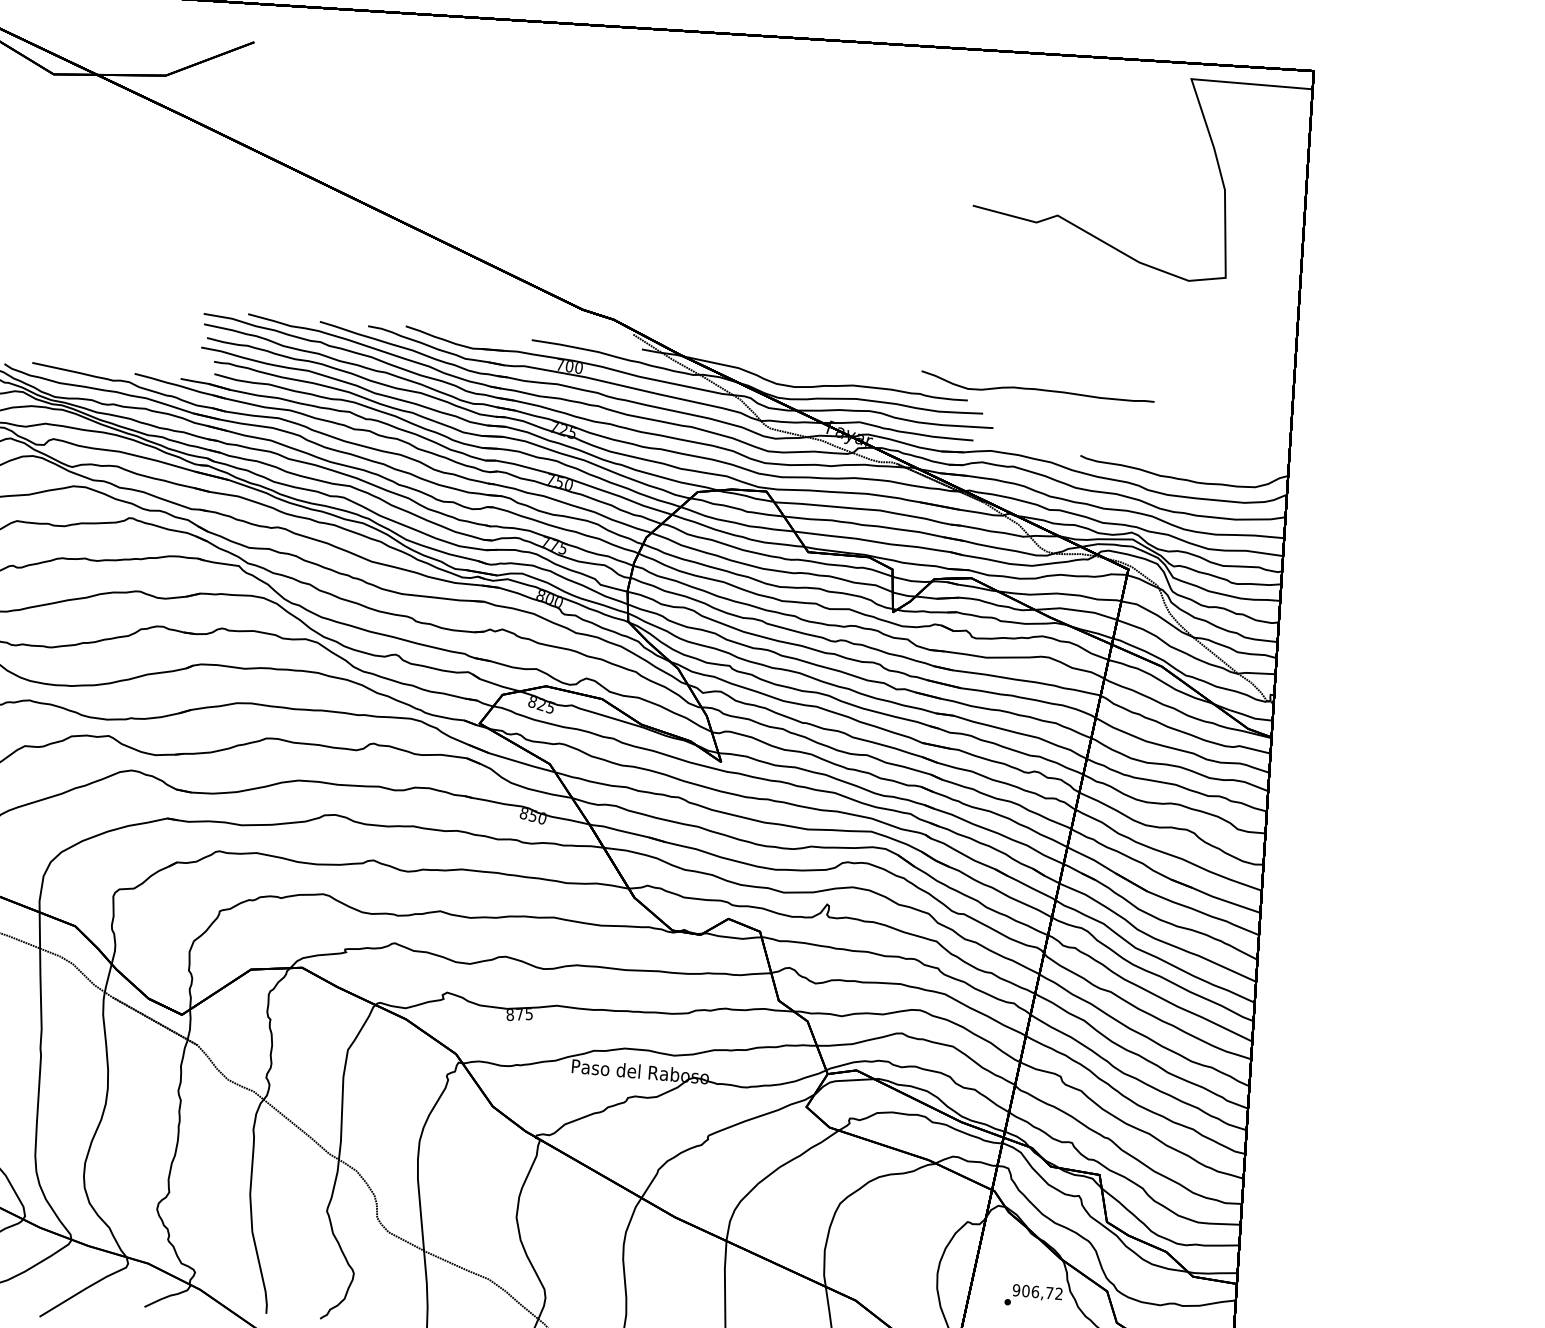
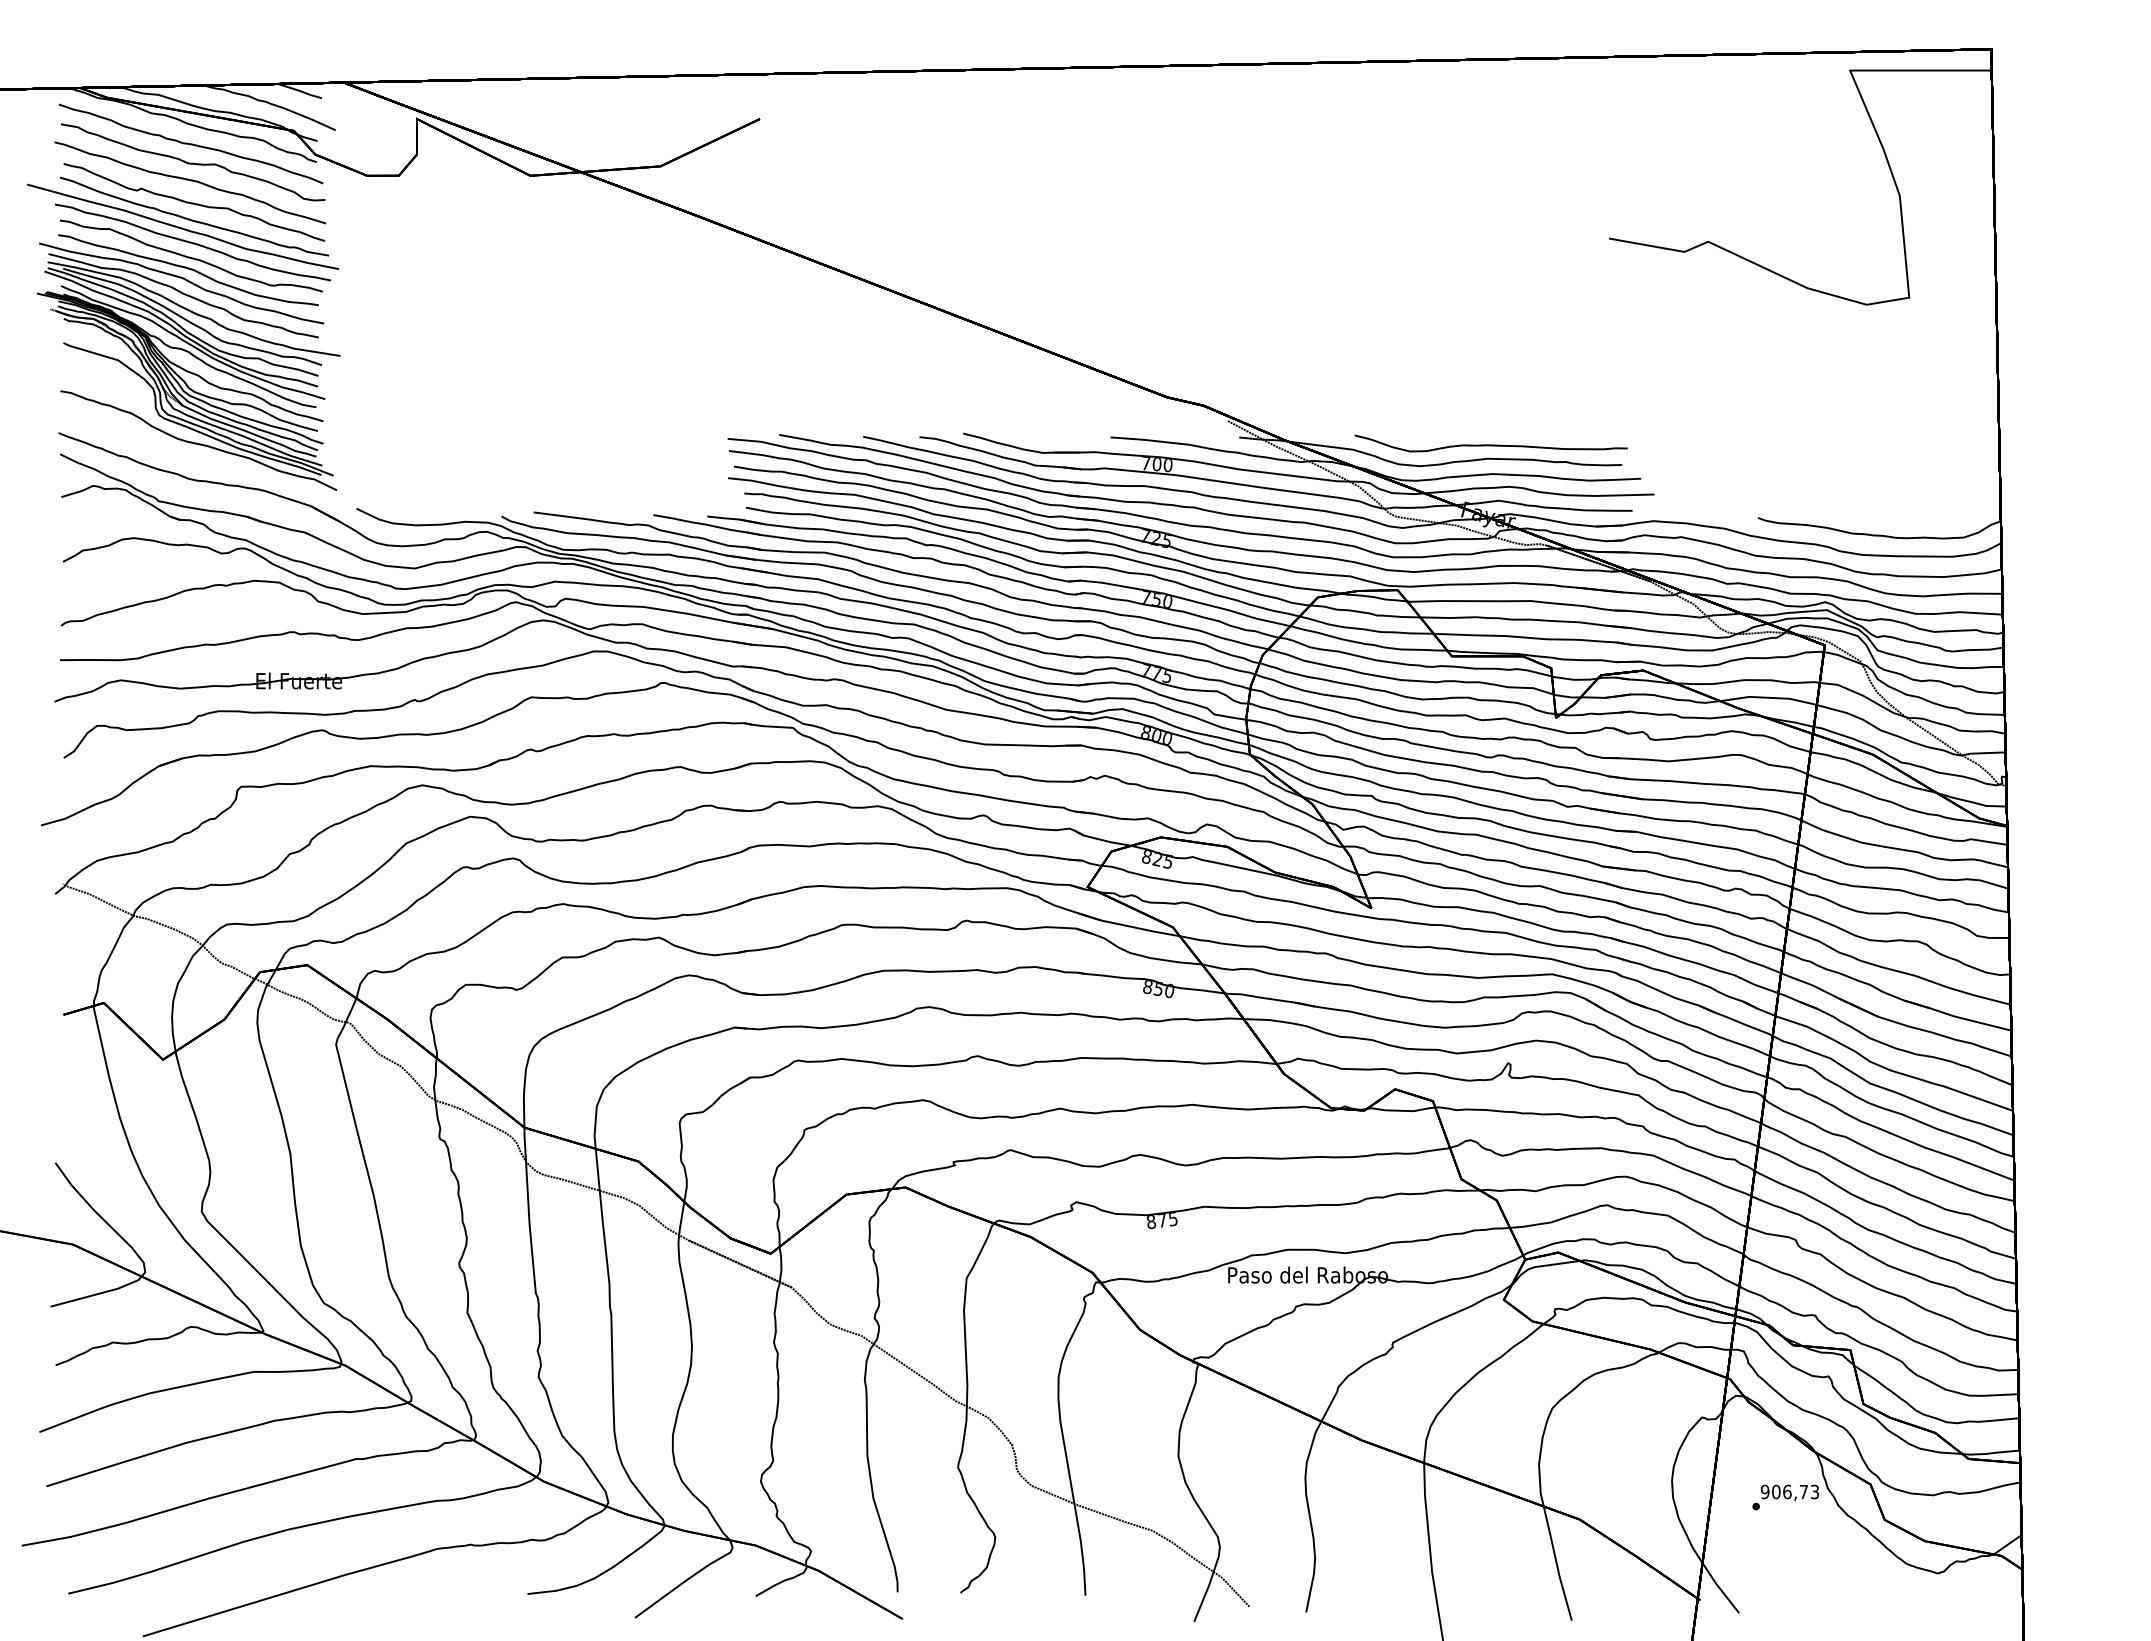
part: (1037, 387) -> (1490, 443), moved
text: (1058, 1294) -> (1814, 1492), 906,72 -> 906,73

